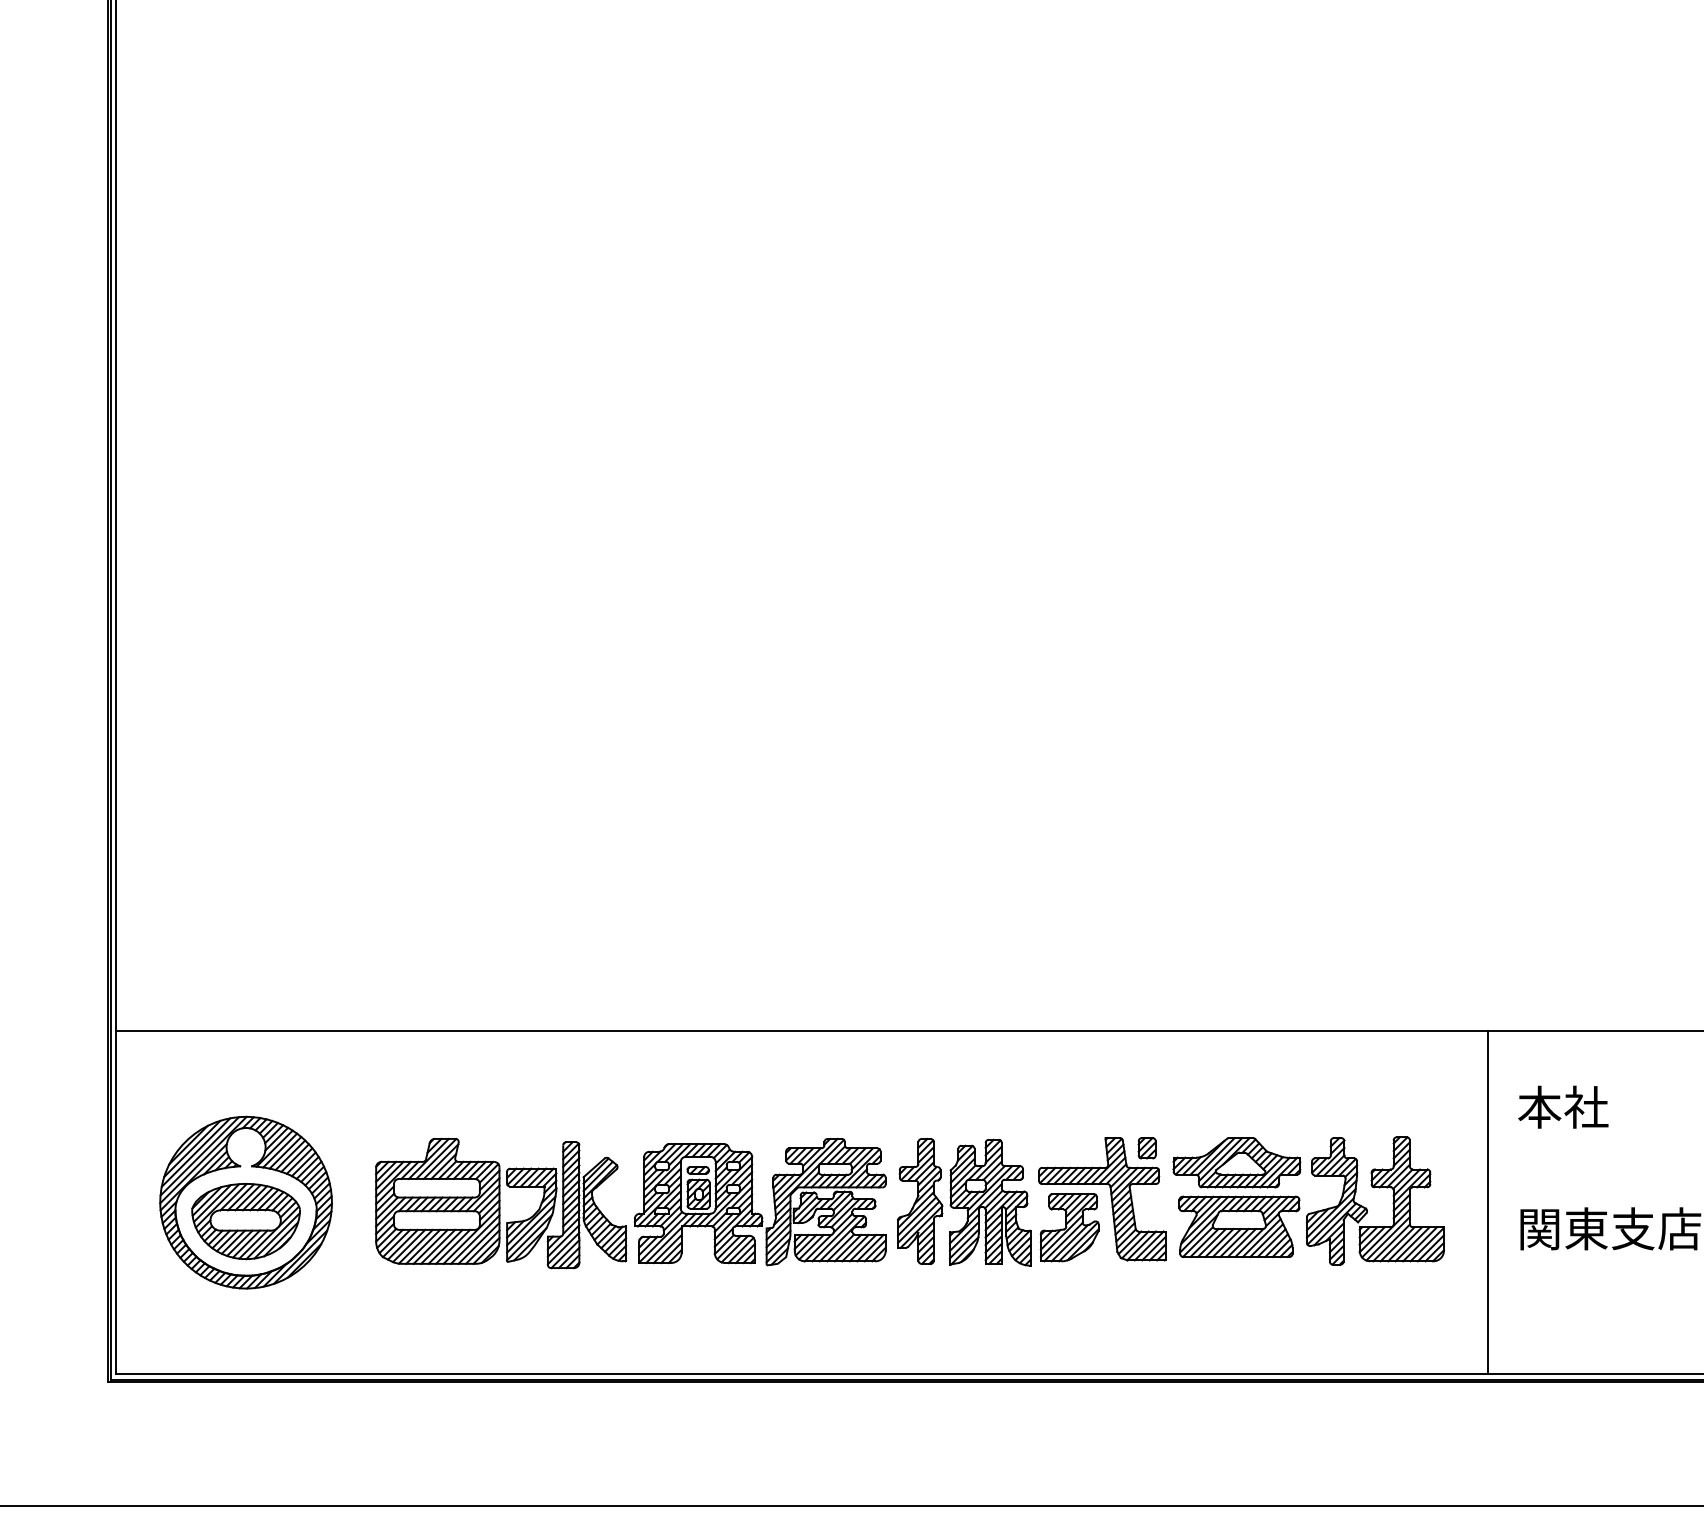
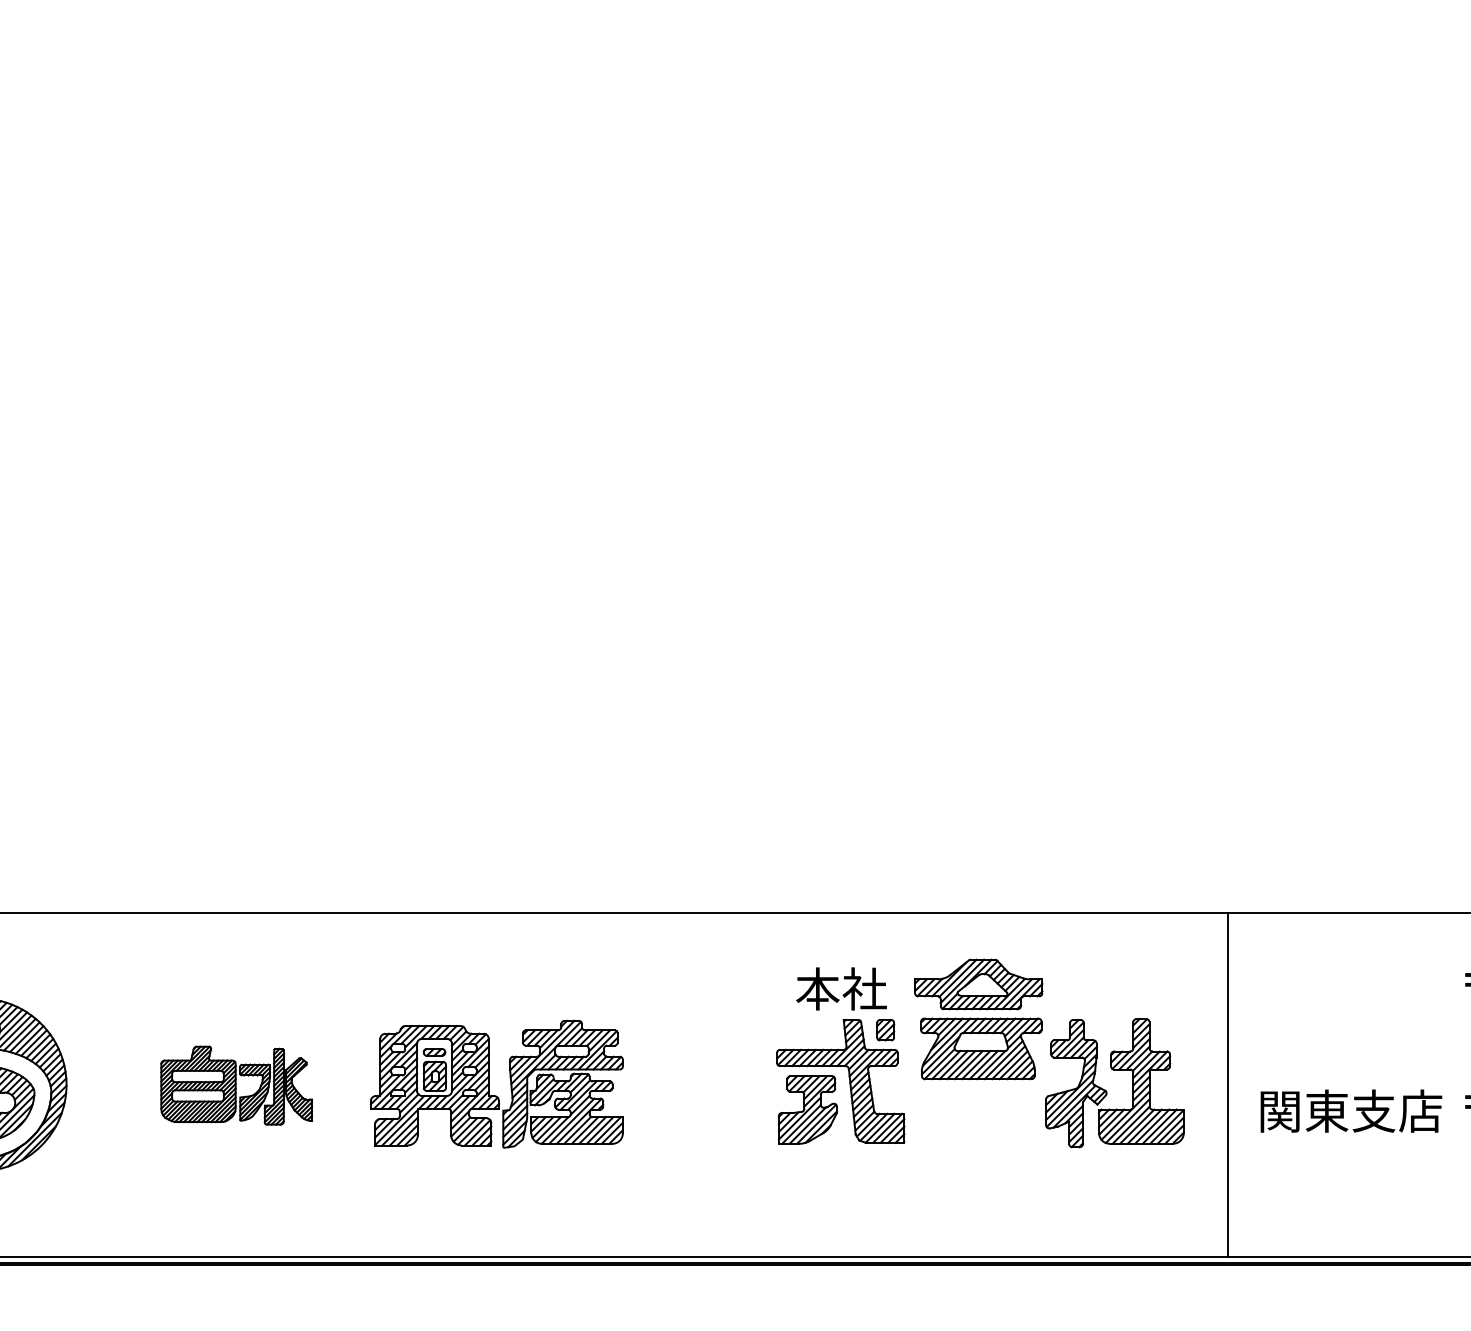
text: (1563, 1106) -> (841, 988), moved
part: (1236, 1197) -> (978, 1019), moved
part: (964, 1201) -> (702, 1083), removed
part: (501, 1203) -> (236, 1085), size x0.6

